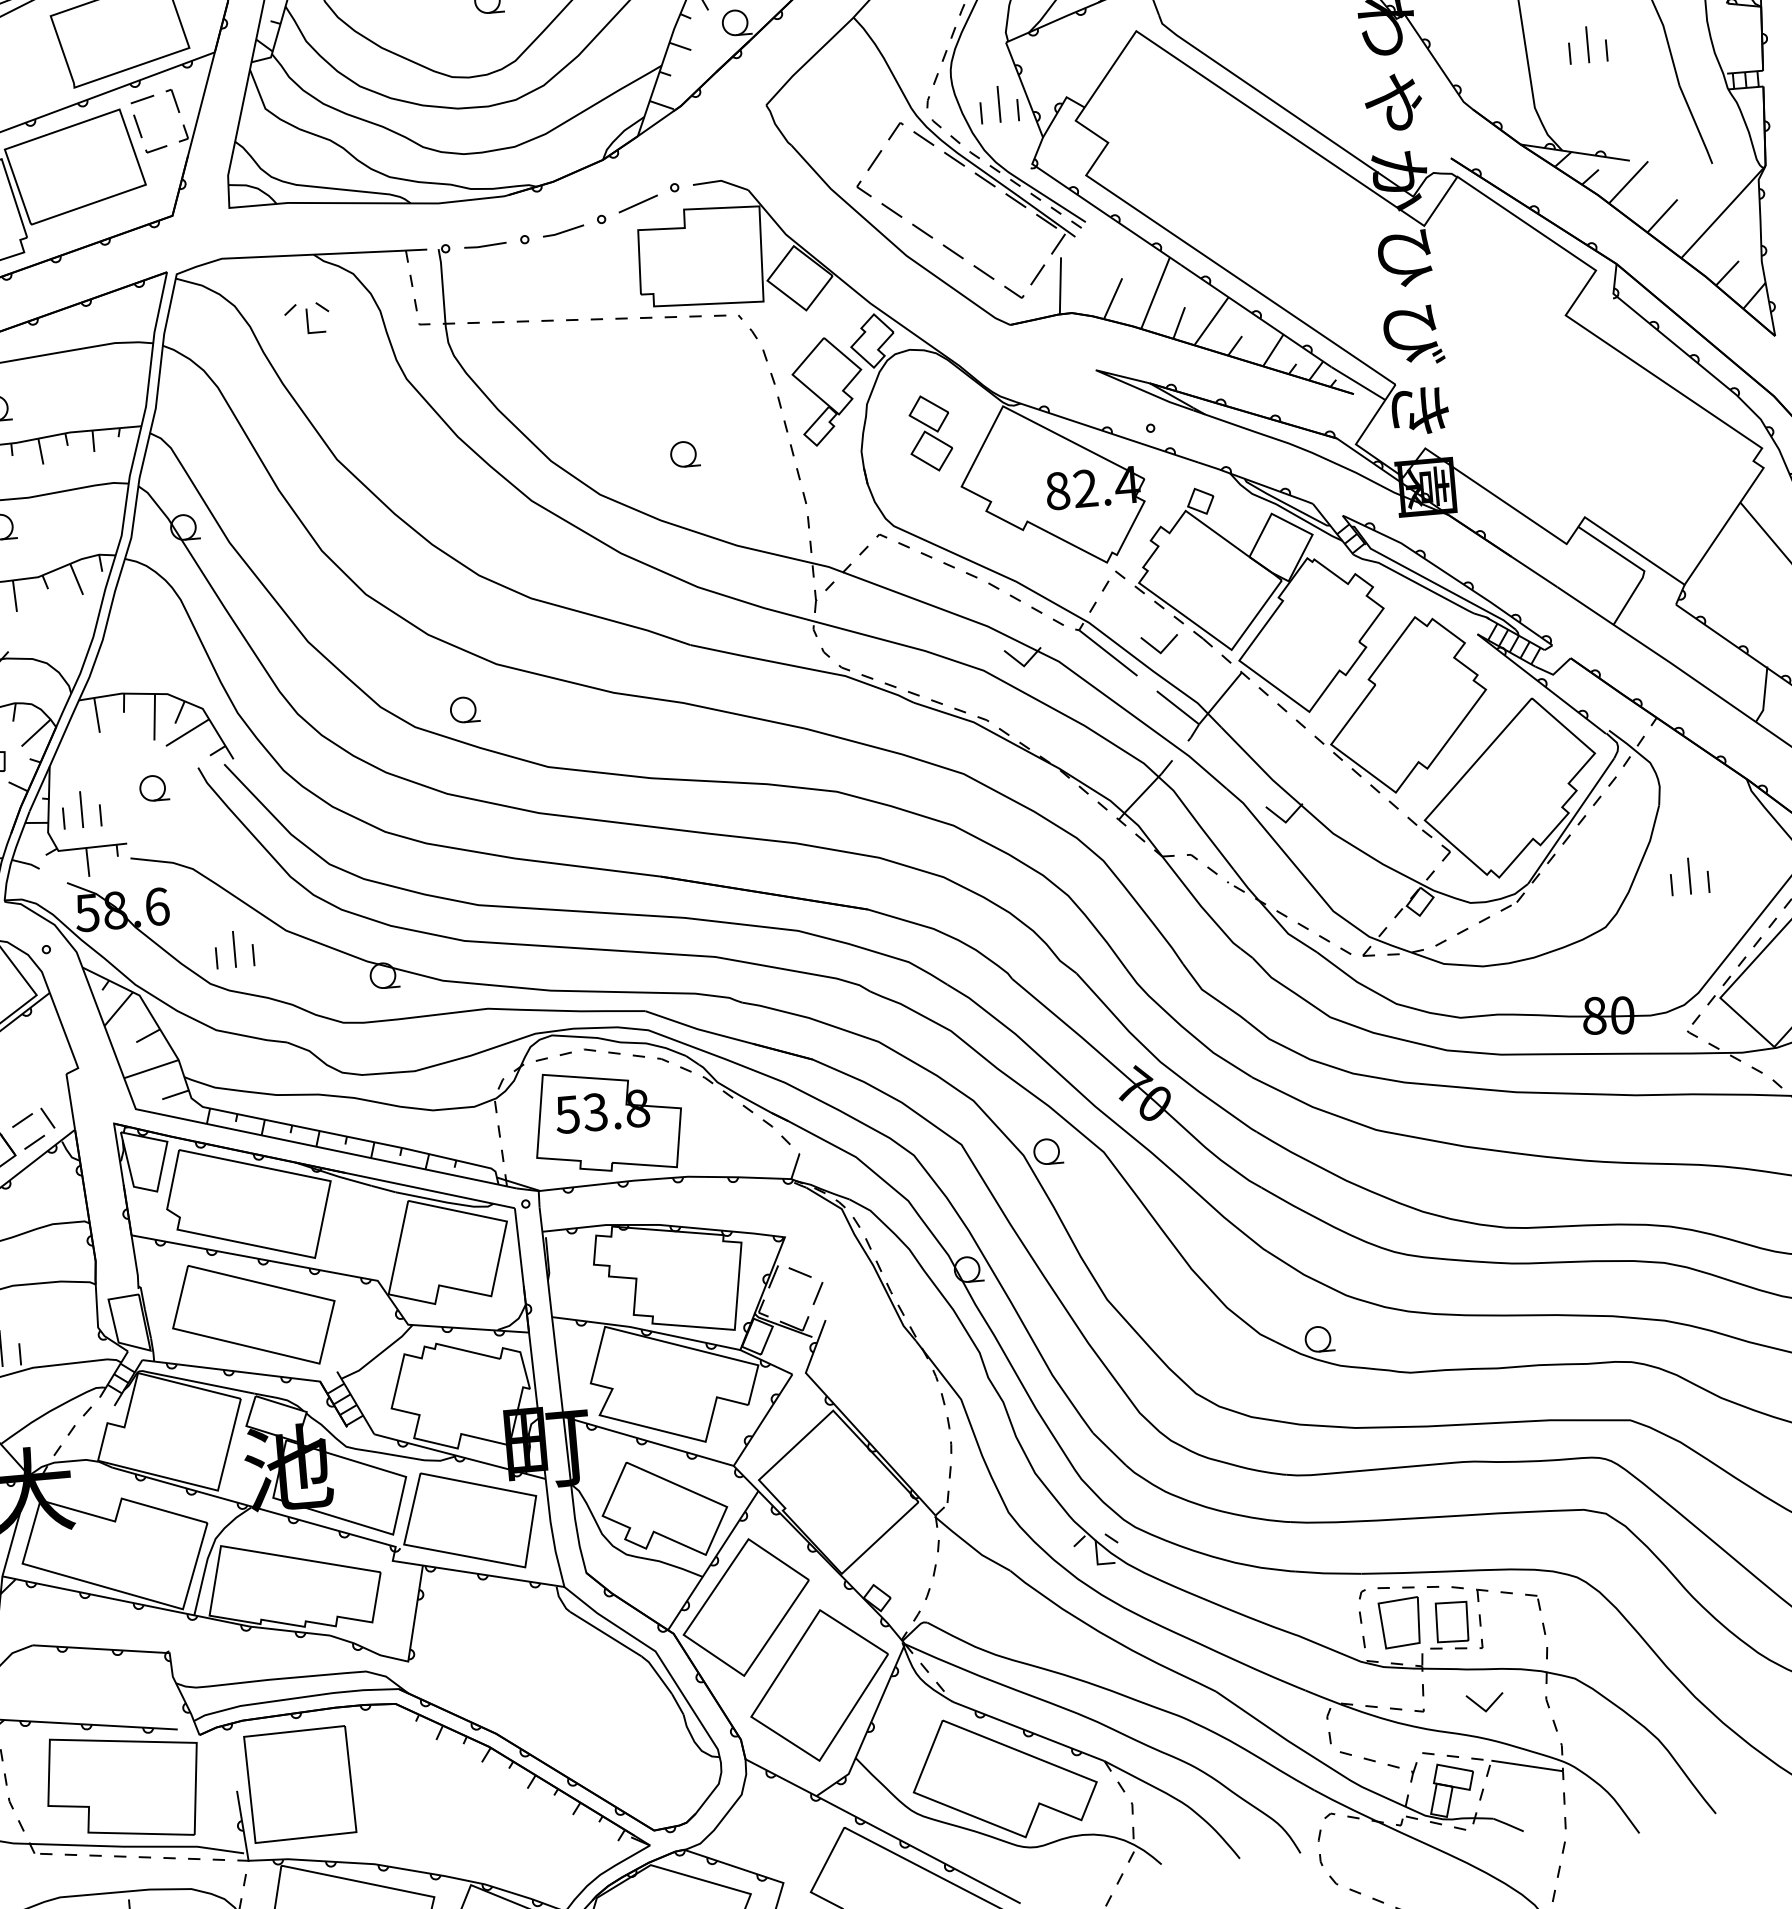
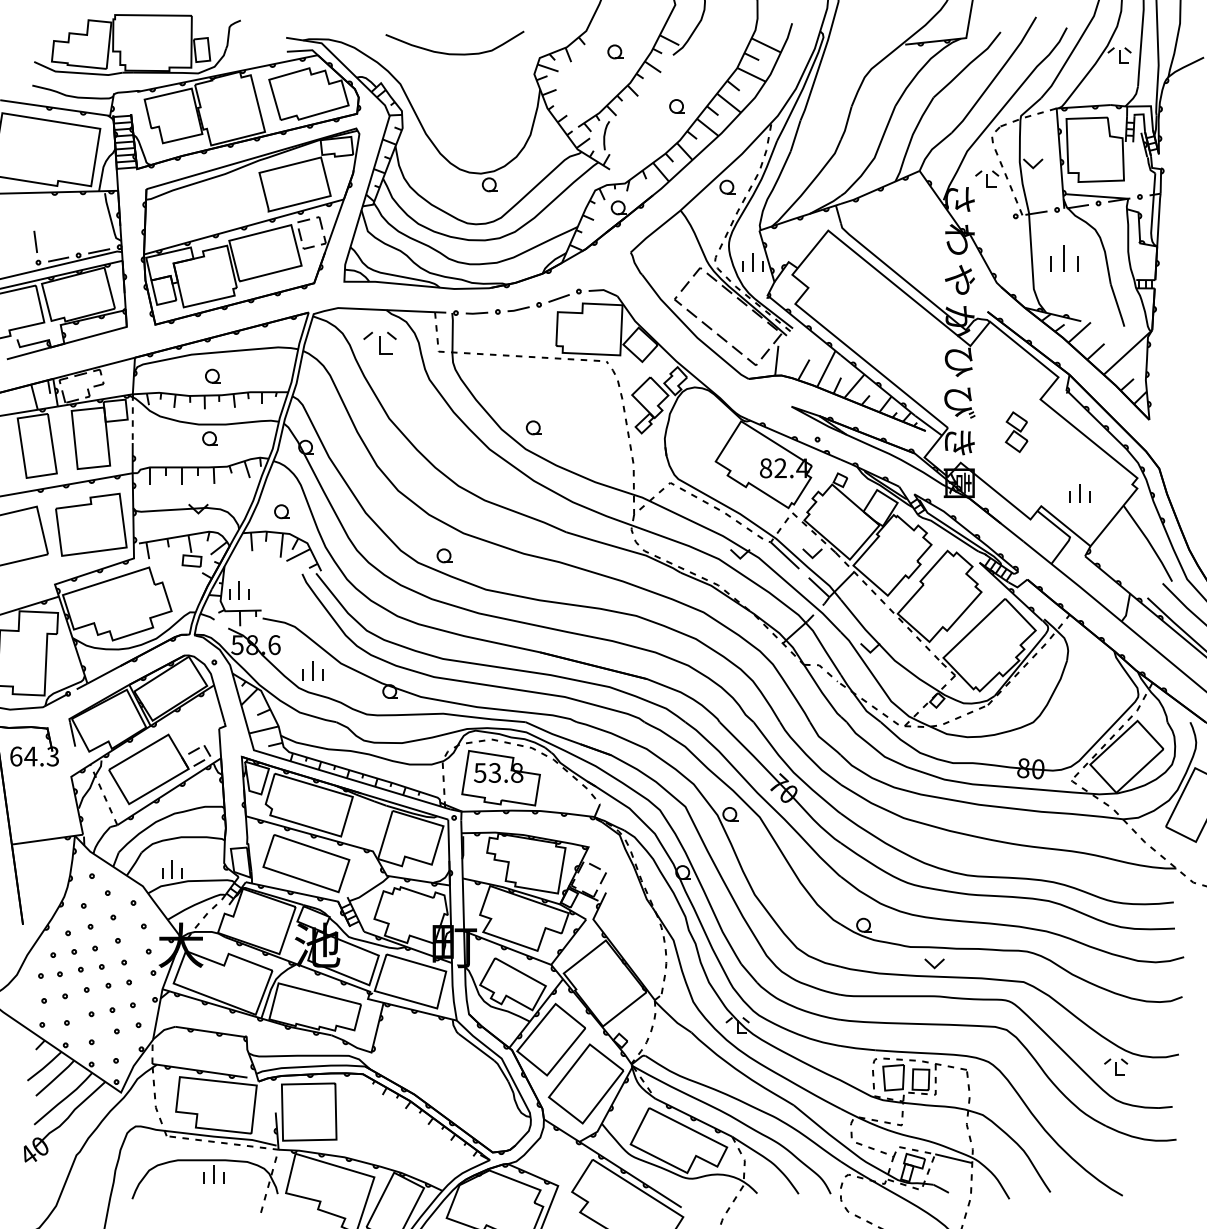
part: (1587, 44) -> (1064, 258), size x1.4
part: (307, 318) -> (380, 343), size x1.4
part: (929, 432) -> (1016, 431), moved
part: (683, 453) -> (533, 427), moved
part: (152, 787) -> (281, 511), moved
part: (1689, 876) -> (1079, 493), moved
part: (1484, 1702) -> (934, 963), moved

